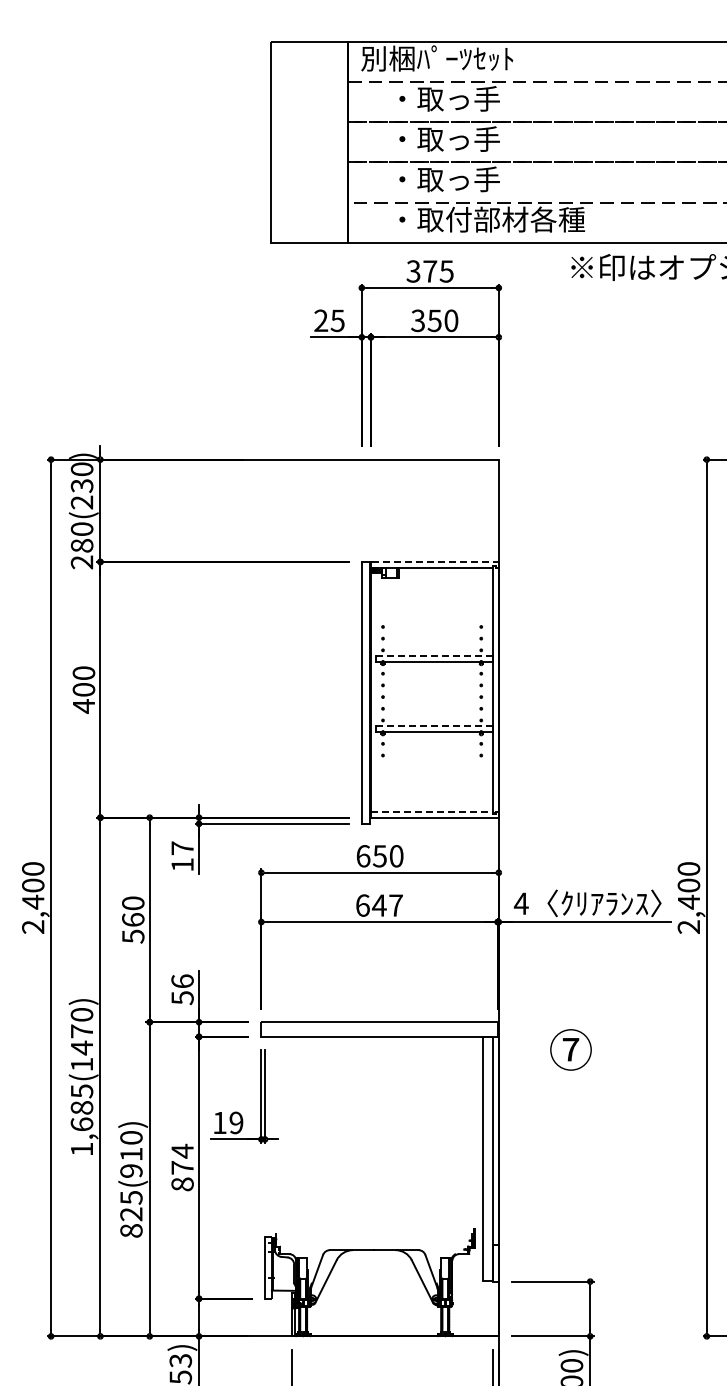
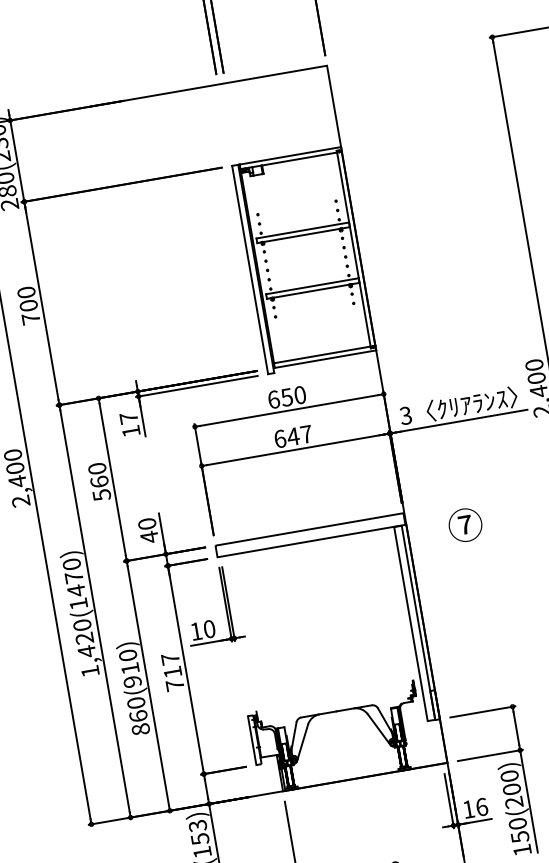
line: (435, 561) -> (290, 155), dashed -> solid
line: (434, 655) -> (302, 230), dashed -> solid
text: (83, 706) -> (30, 319), 400 -> 700
line: (434, 725) -> (312, 285), dashed -> solid
line: (432, 811) -> (322, 354), dashed -> solid
text: (520, 903) -> (405, 415), 4 -> 3
text: (182, 989) -> (148, 530), 56 -> 40
text: (81, 1108) -> (84, 638), 1,685(1470) -> 1,420(1470)
text: (236, 1122) -> (209, 628), 19 -> 10
text: (182, 1167) -> (172, 672), 874 -> 717
text: (131, 1205) -> (137, 709), 825(910) -> 860(910)

